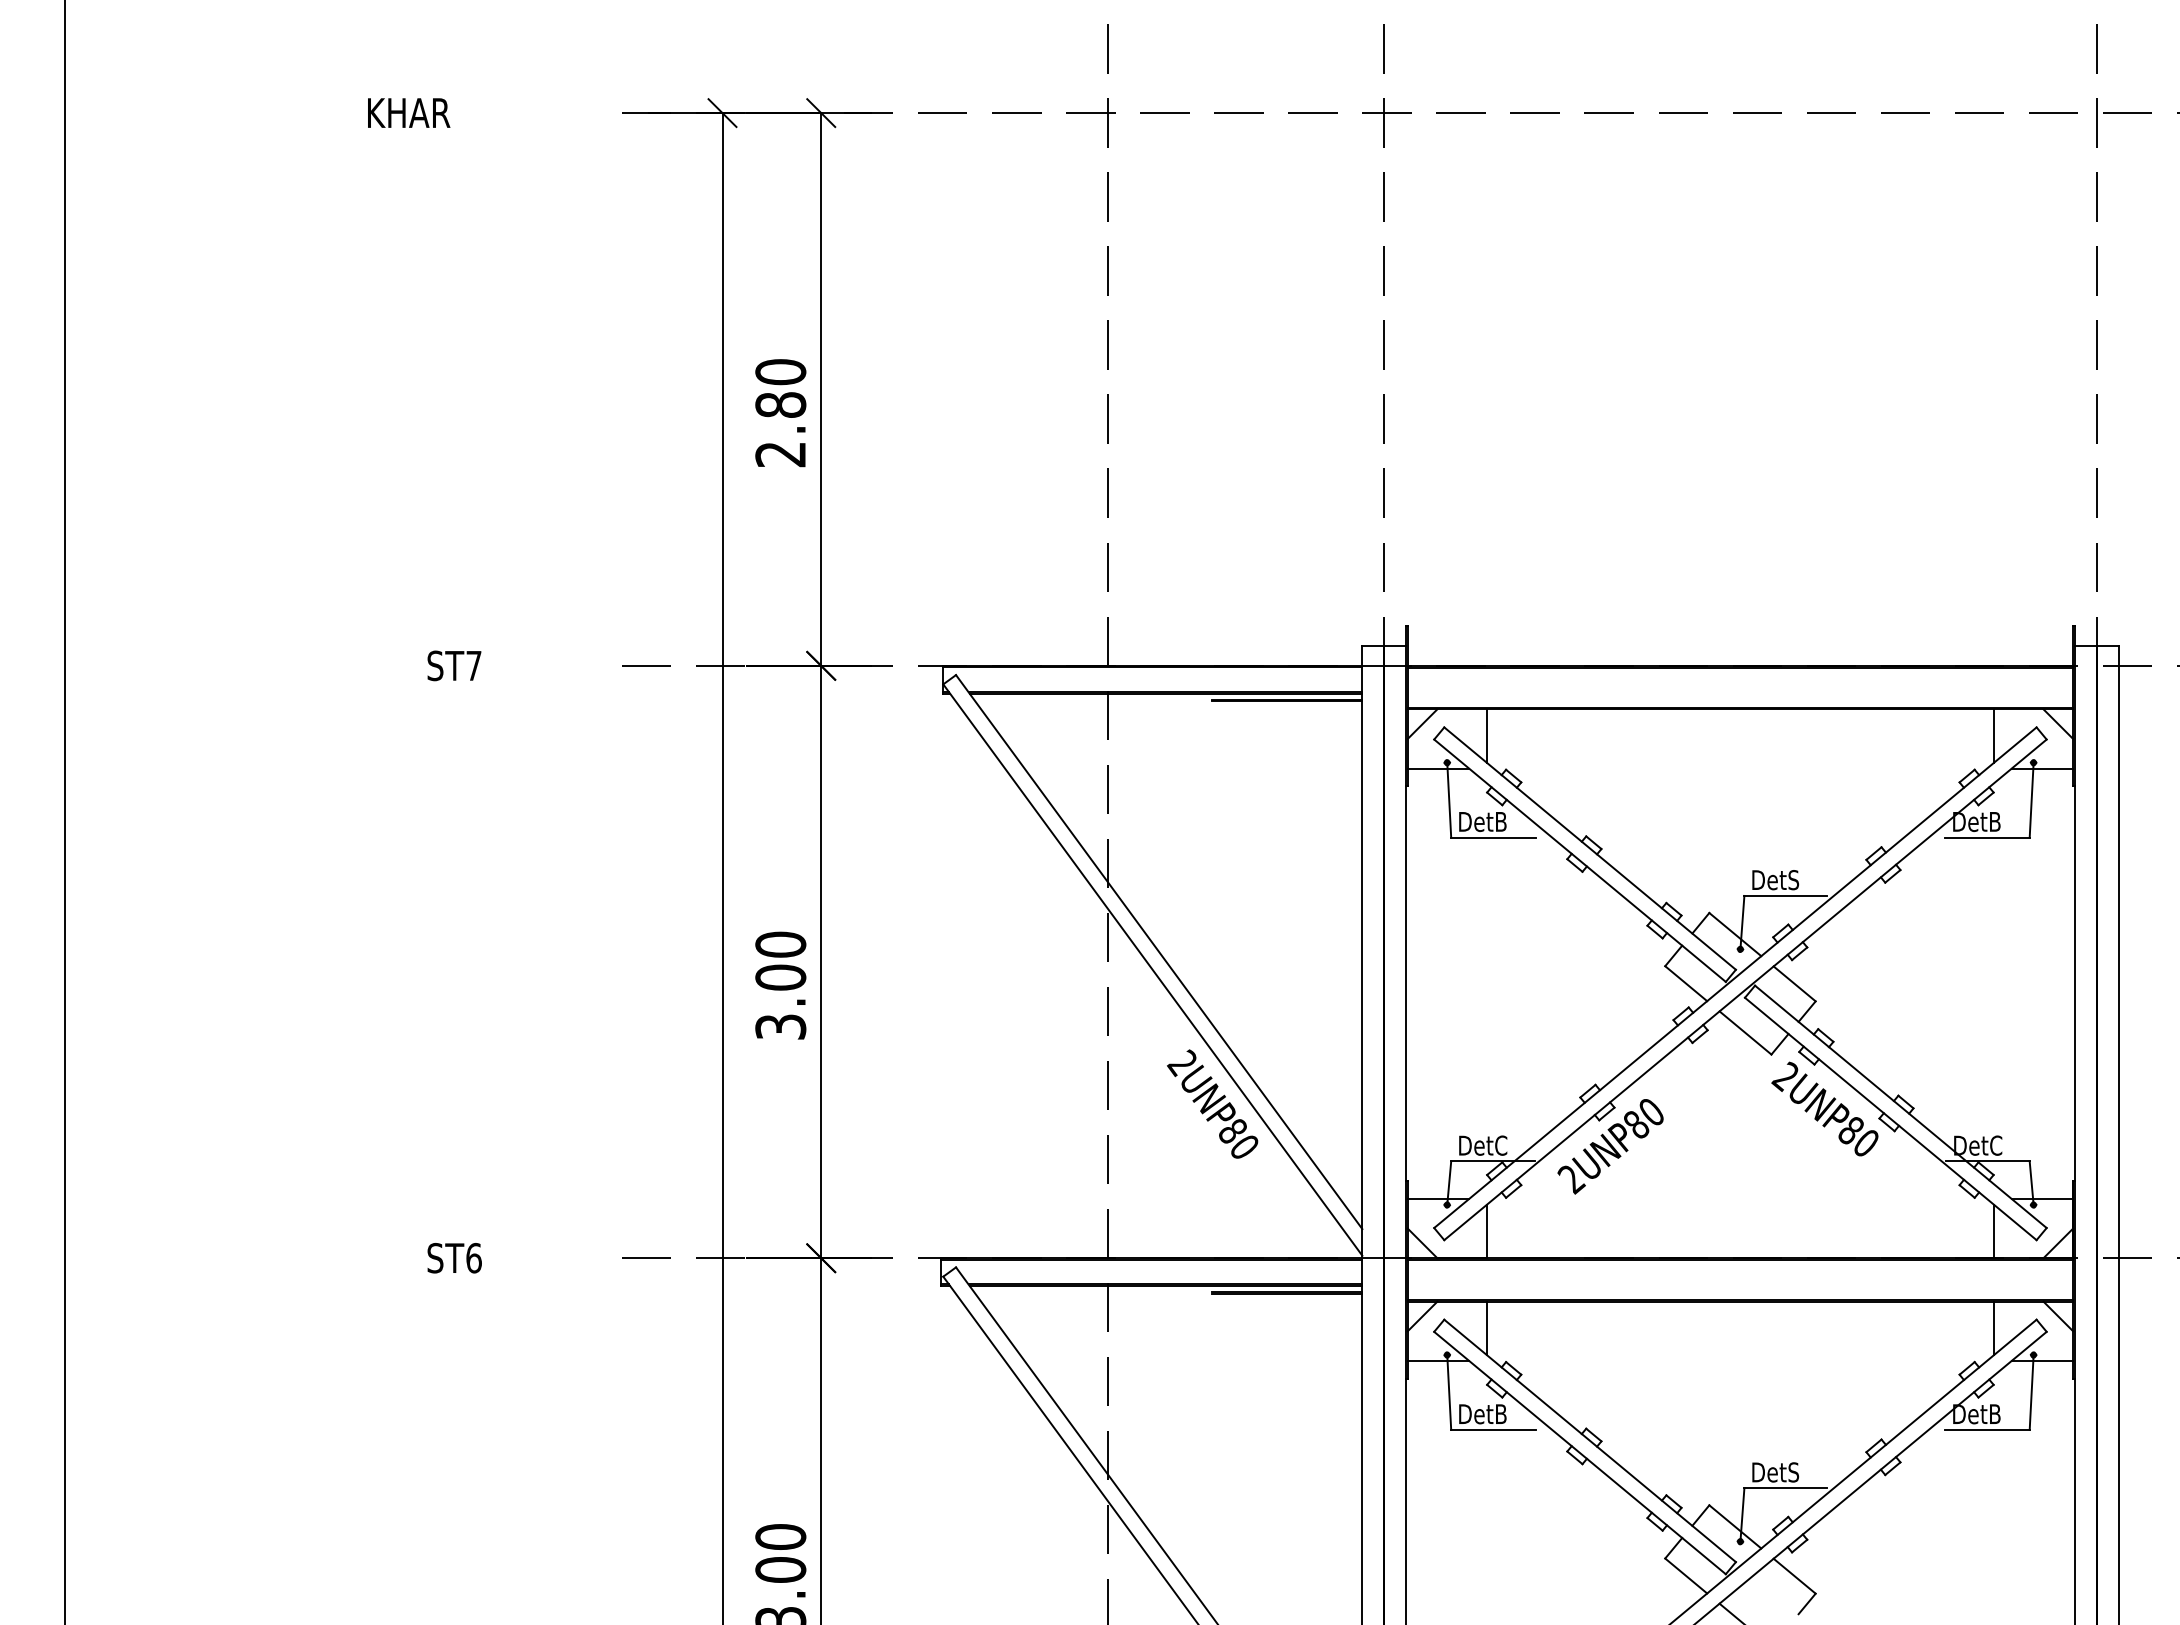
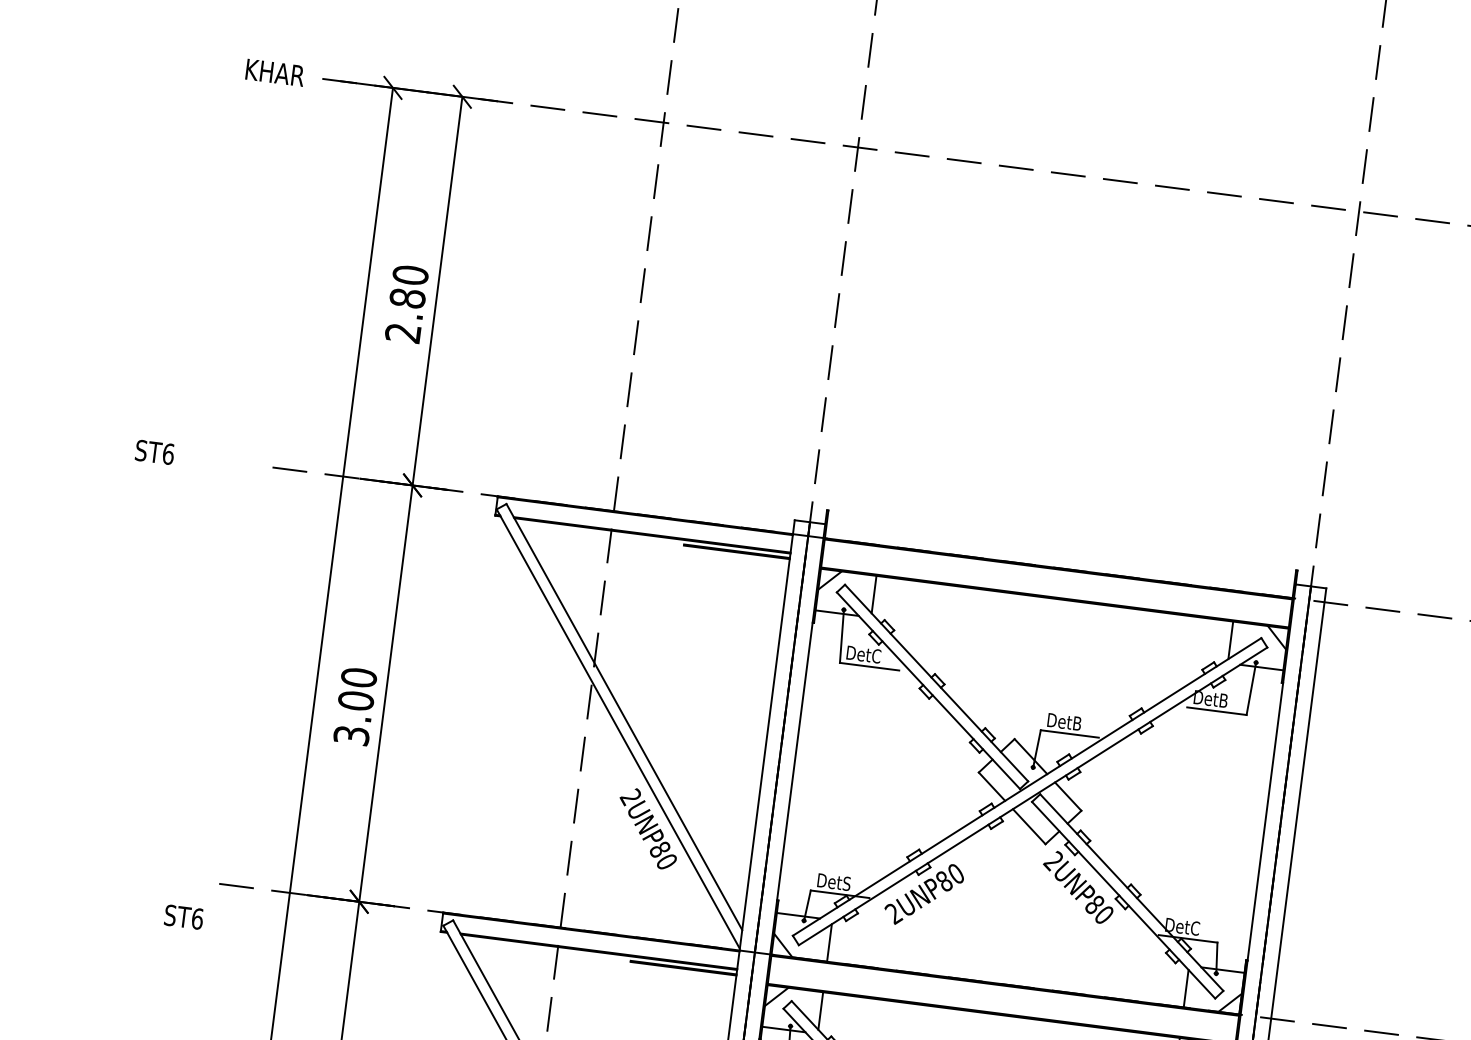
text: (409, 112) -> (275, 72), moved
text: (473, 665) -> (168, 453), ST7 -> ST6
text: (1501, 821) -> (876, 656), DetB -> DetC
text: (1793, 880) -> (1076, 723), DetS -> DetB
text: (1501, 1145) -> (847, 883), DetC -> DetS
text: (454, 1258) -> (183, 917), moved

